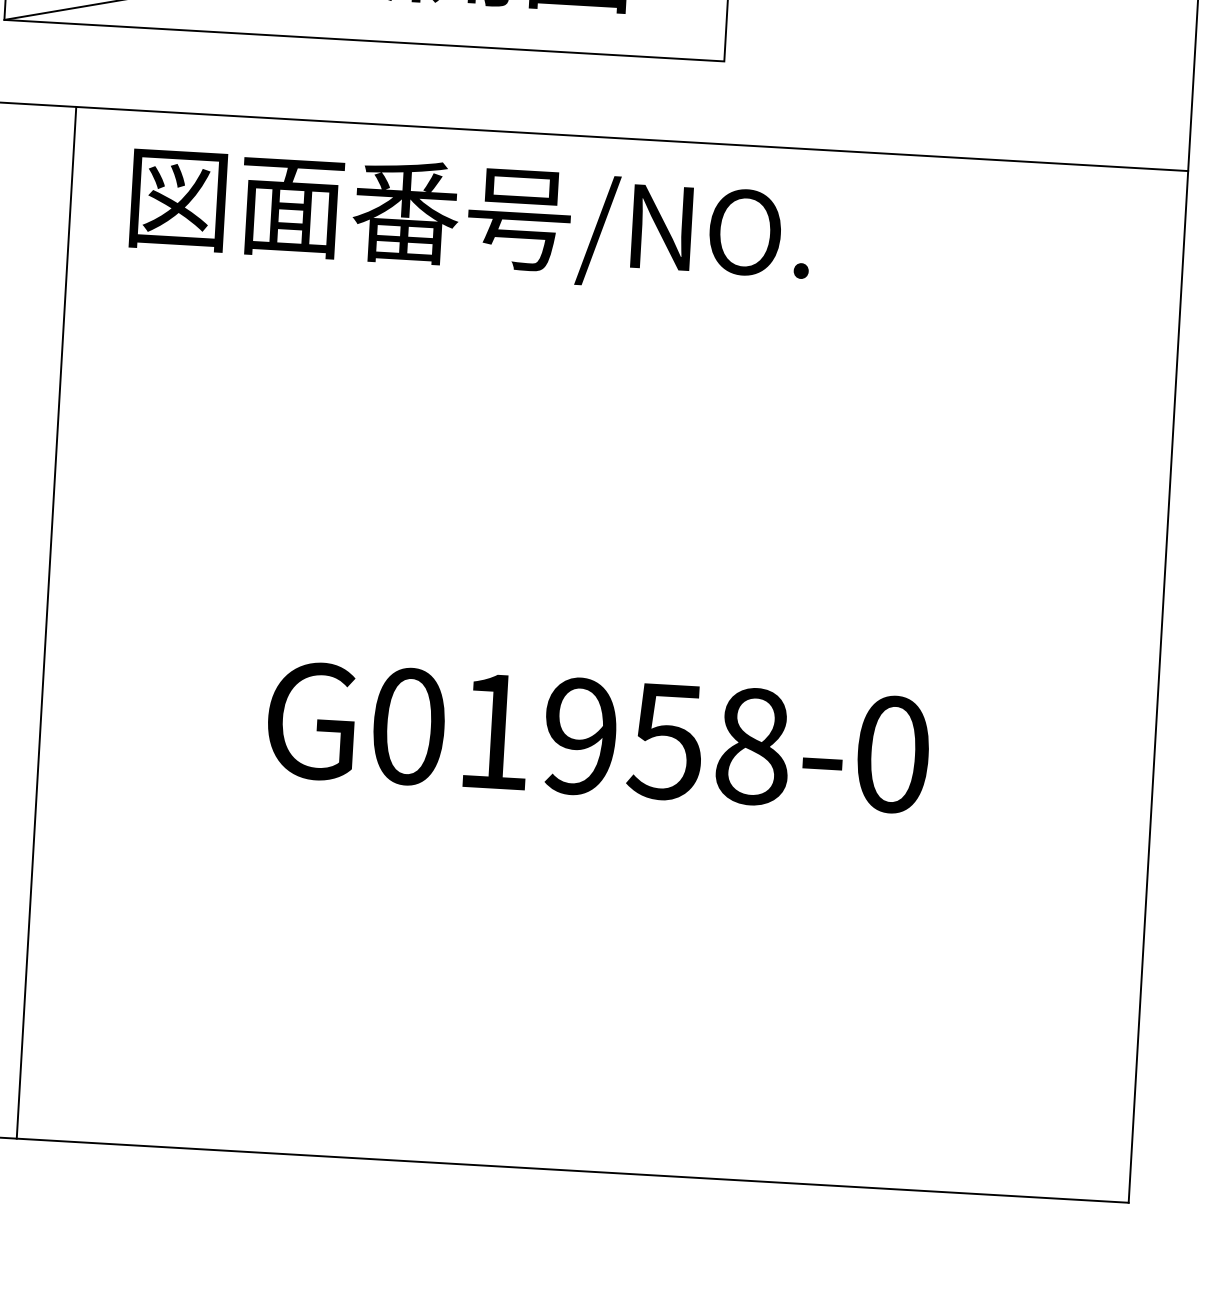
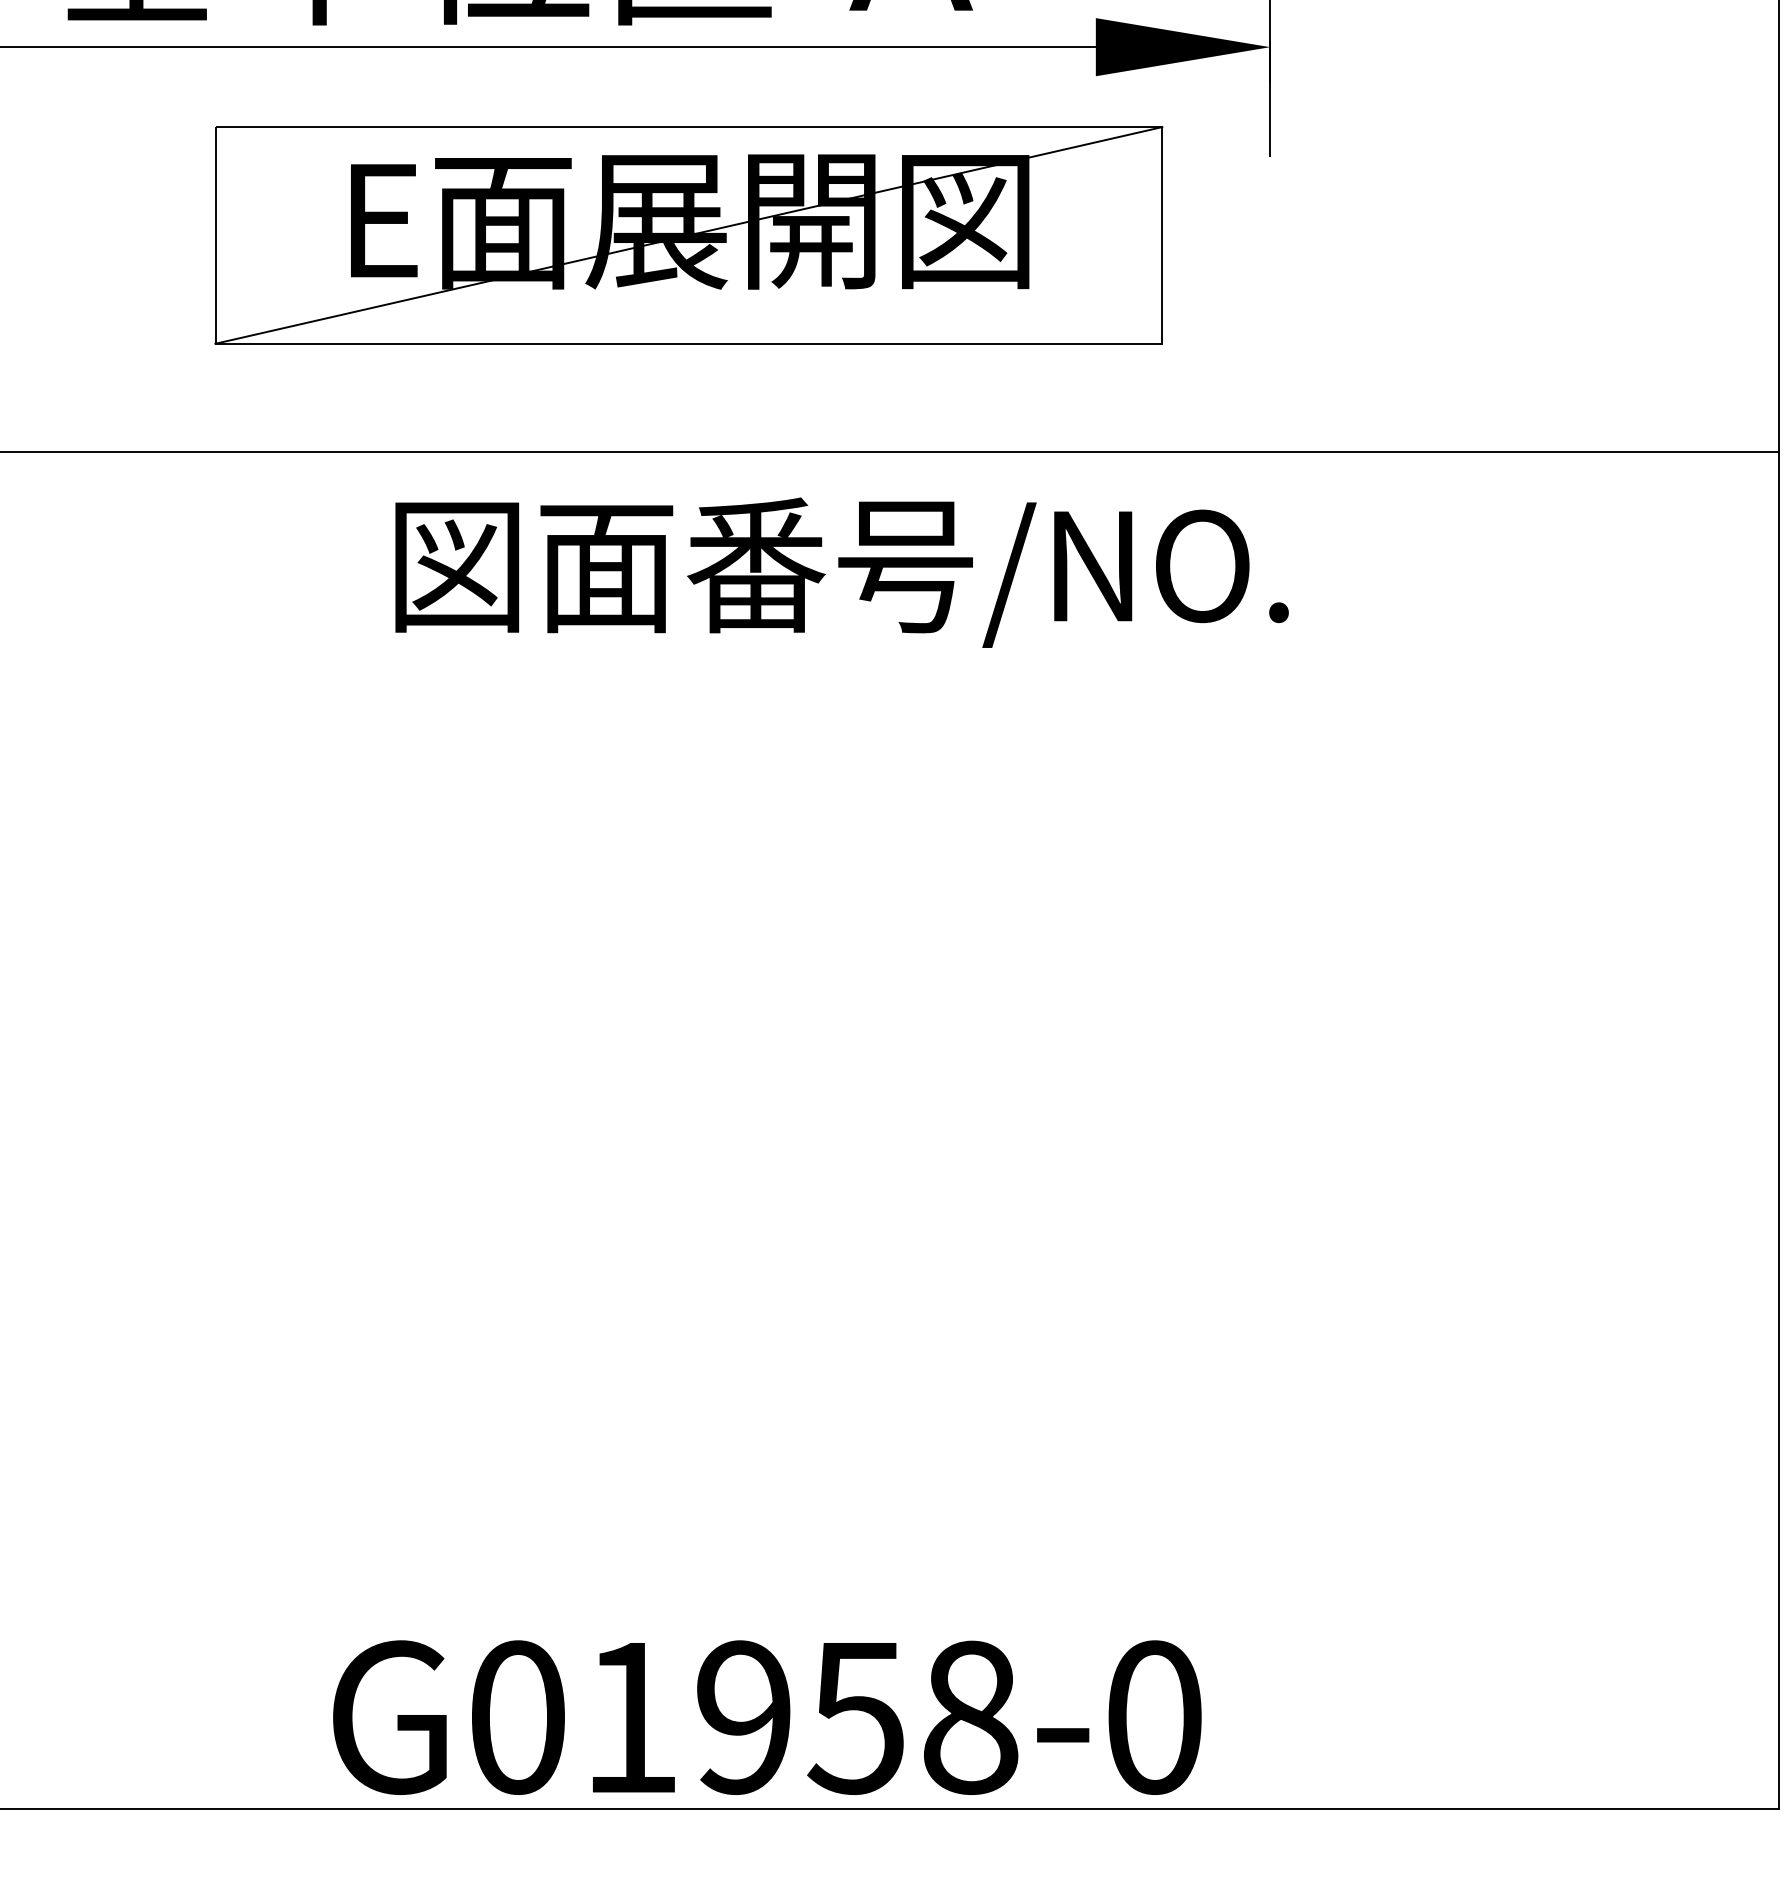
line: (46, 622) -> (316, 1130), removed
text: (598, 737) -> (767, 1717), moved

